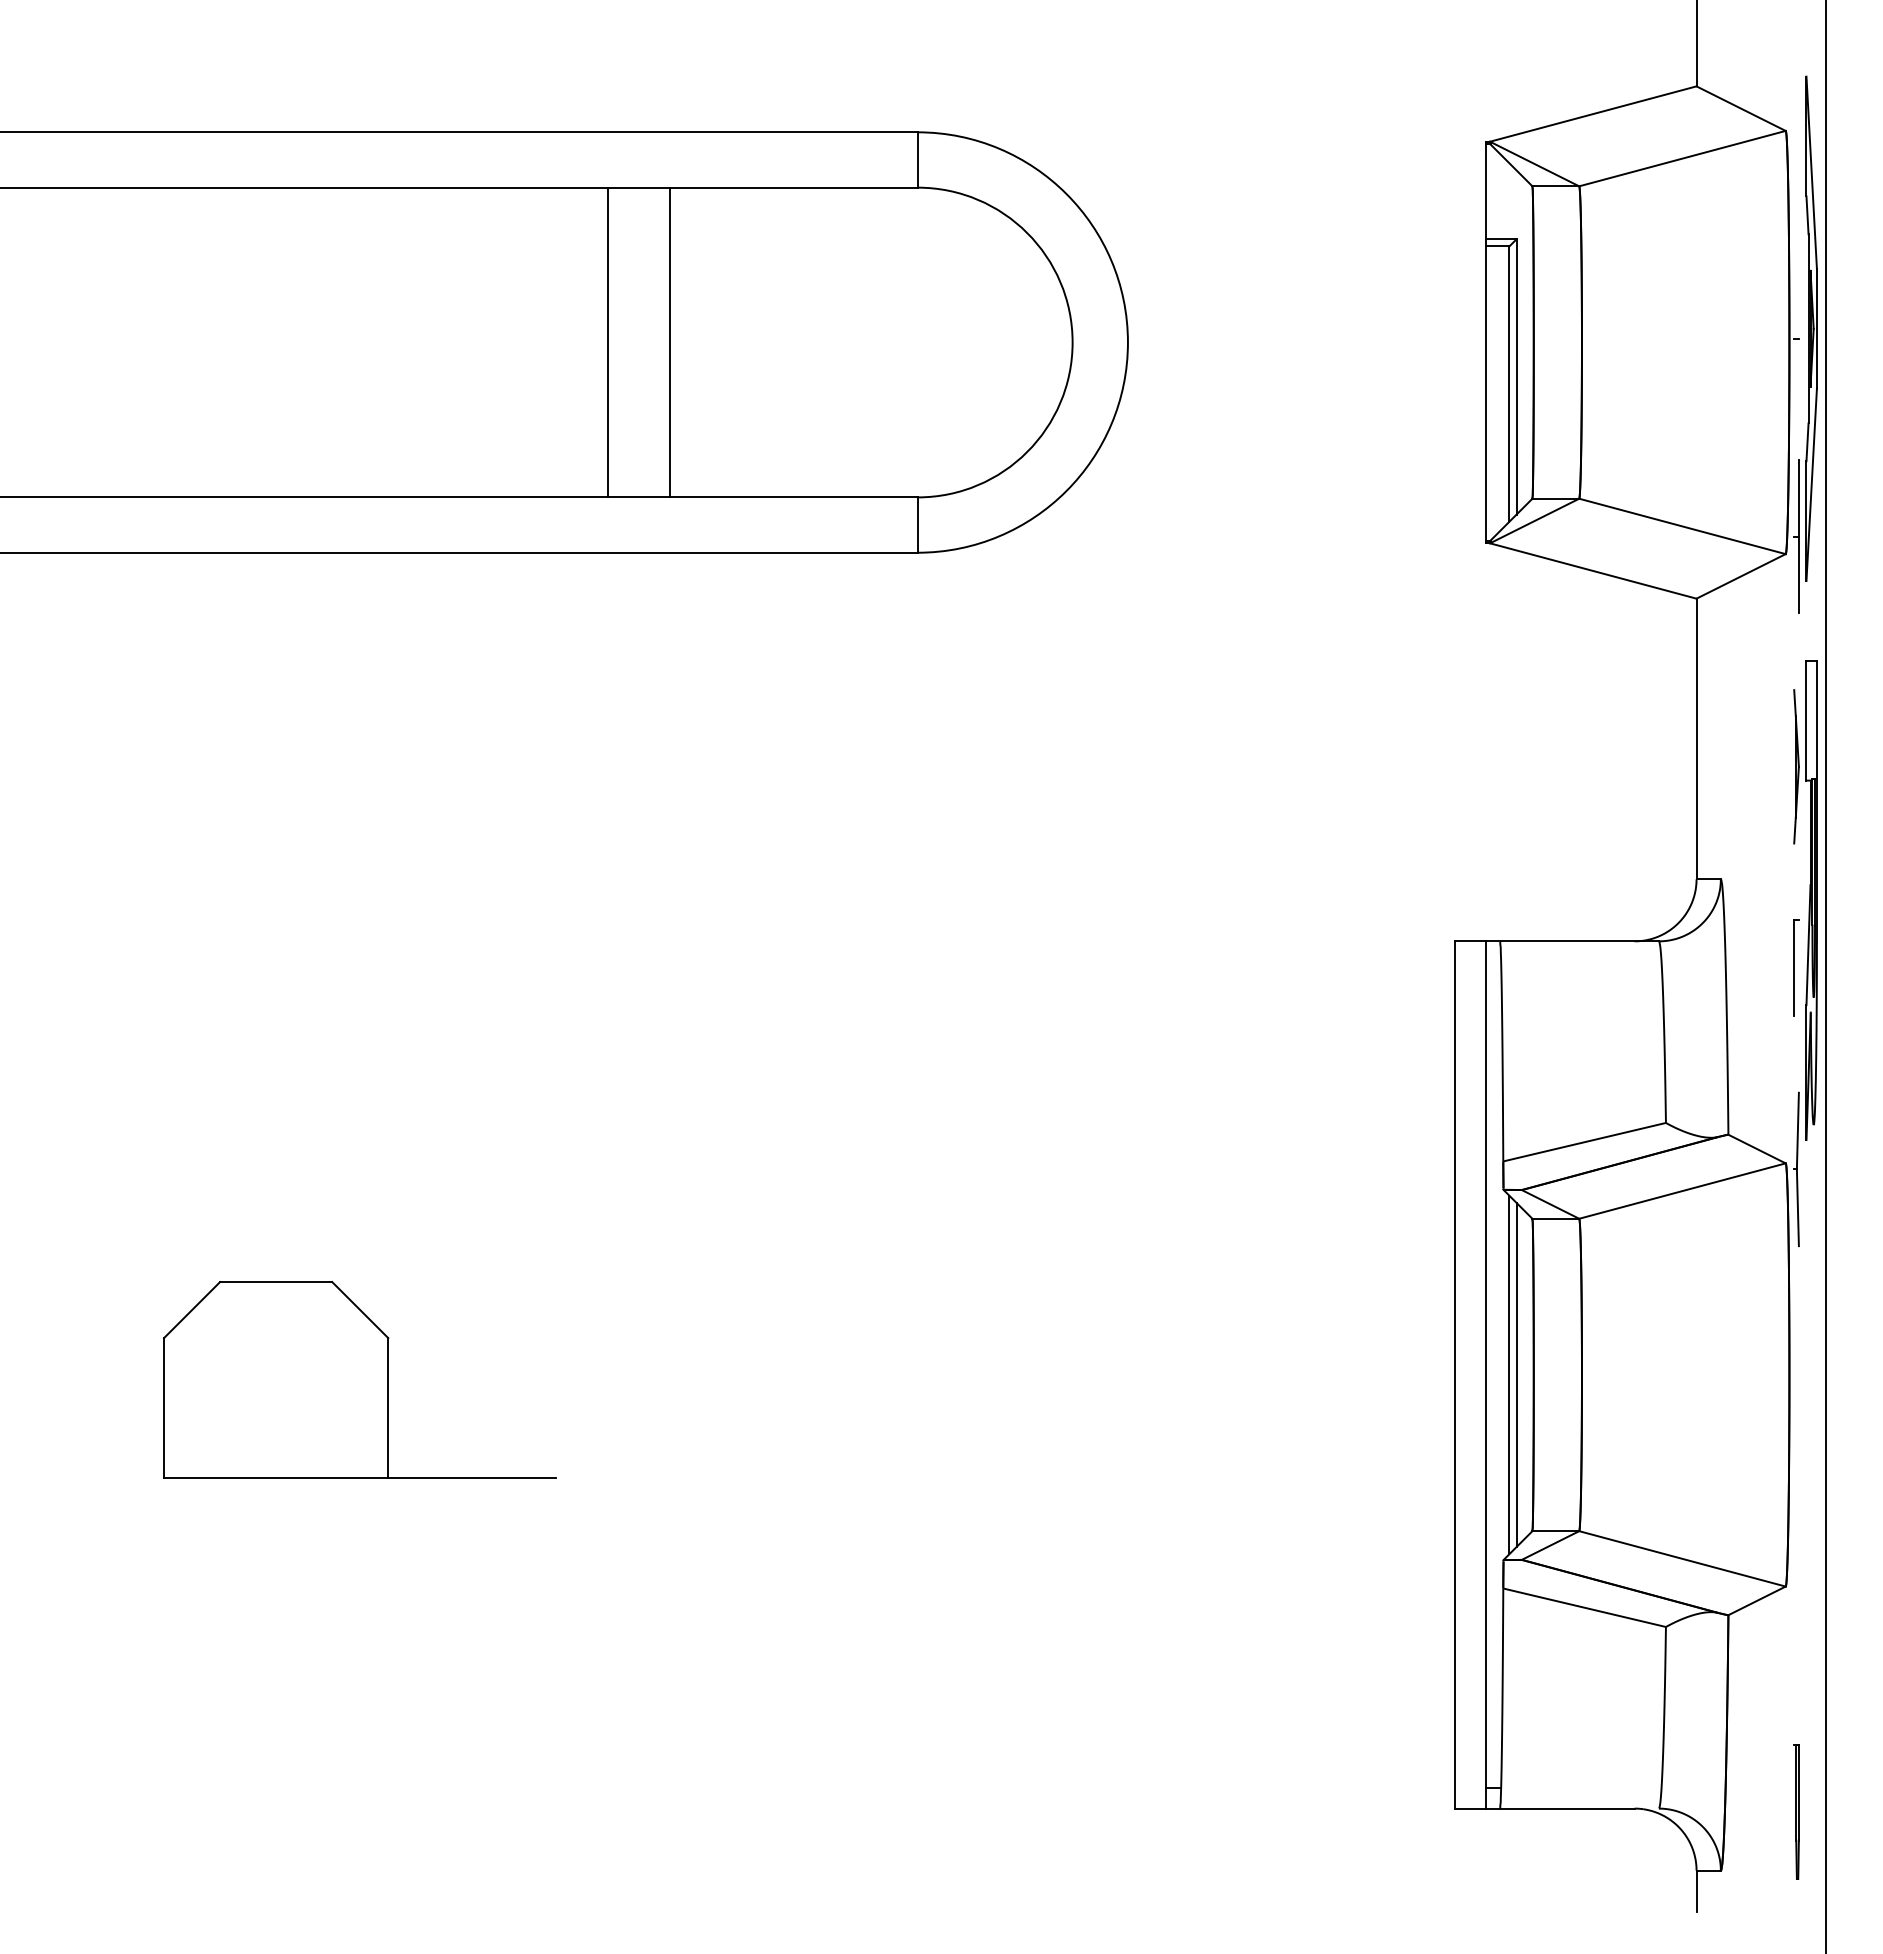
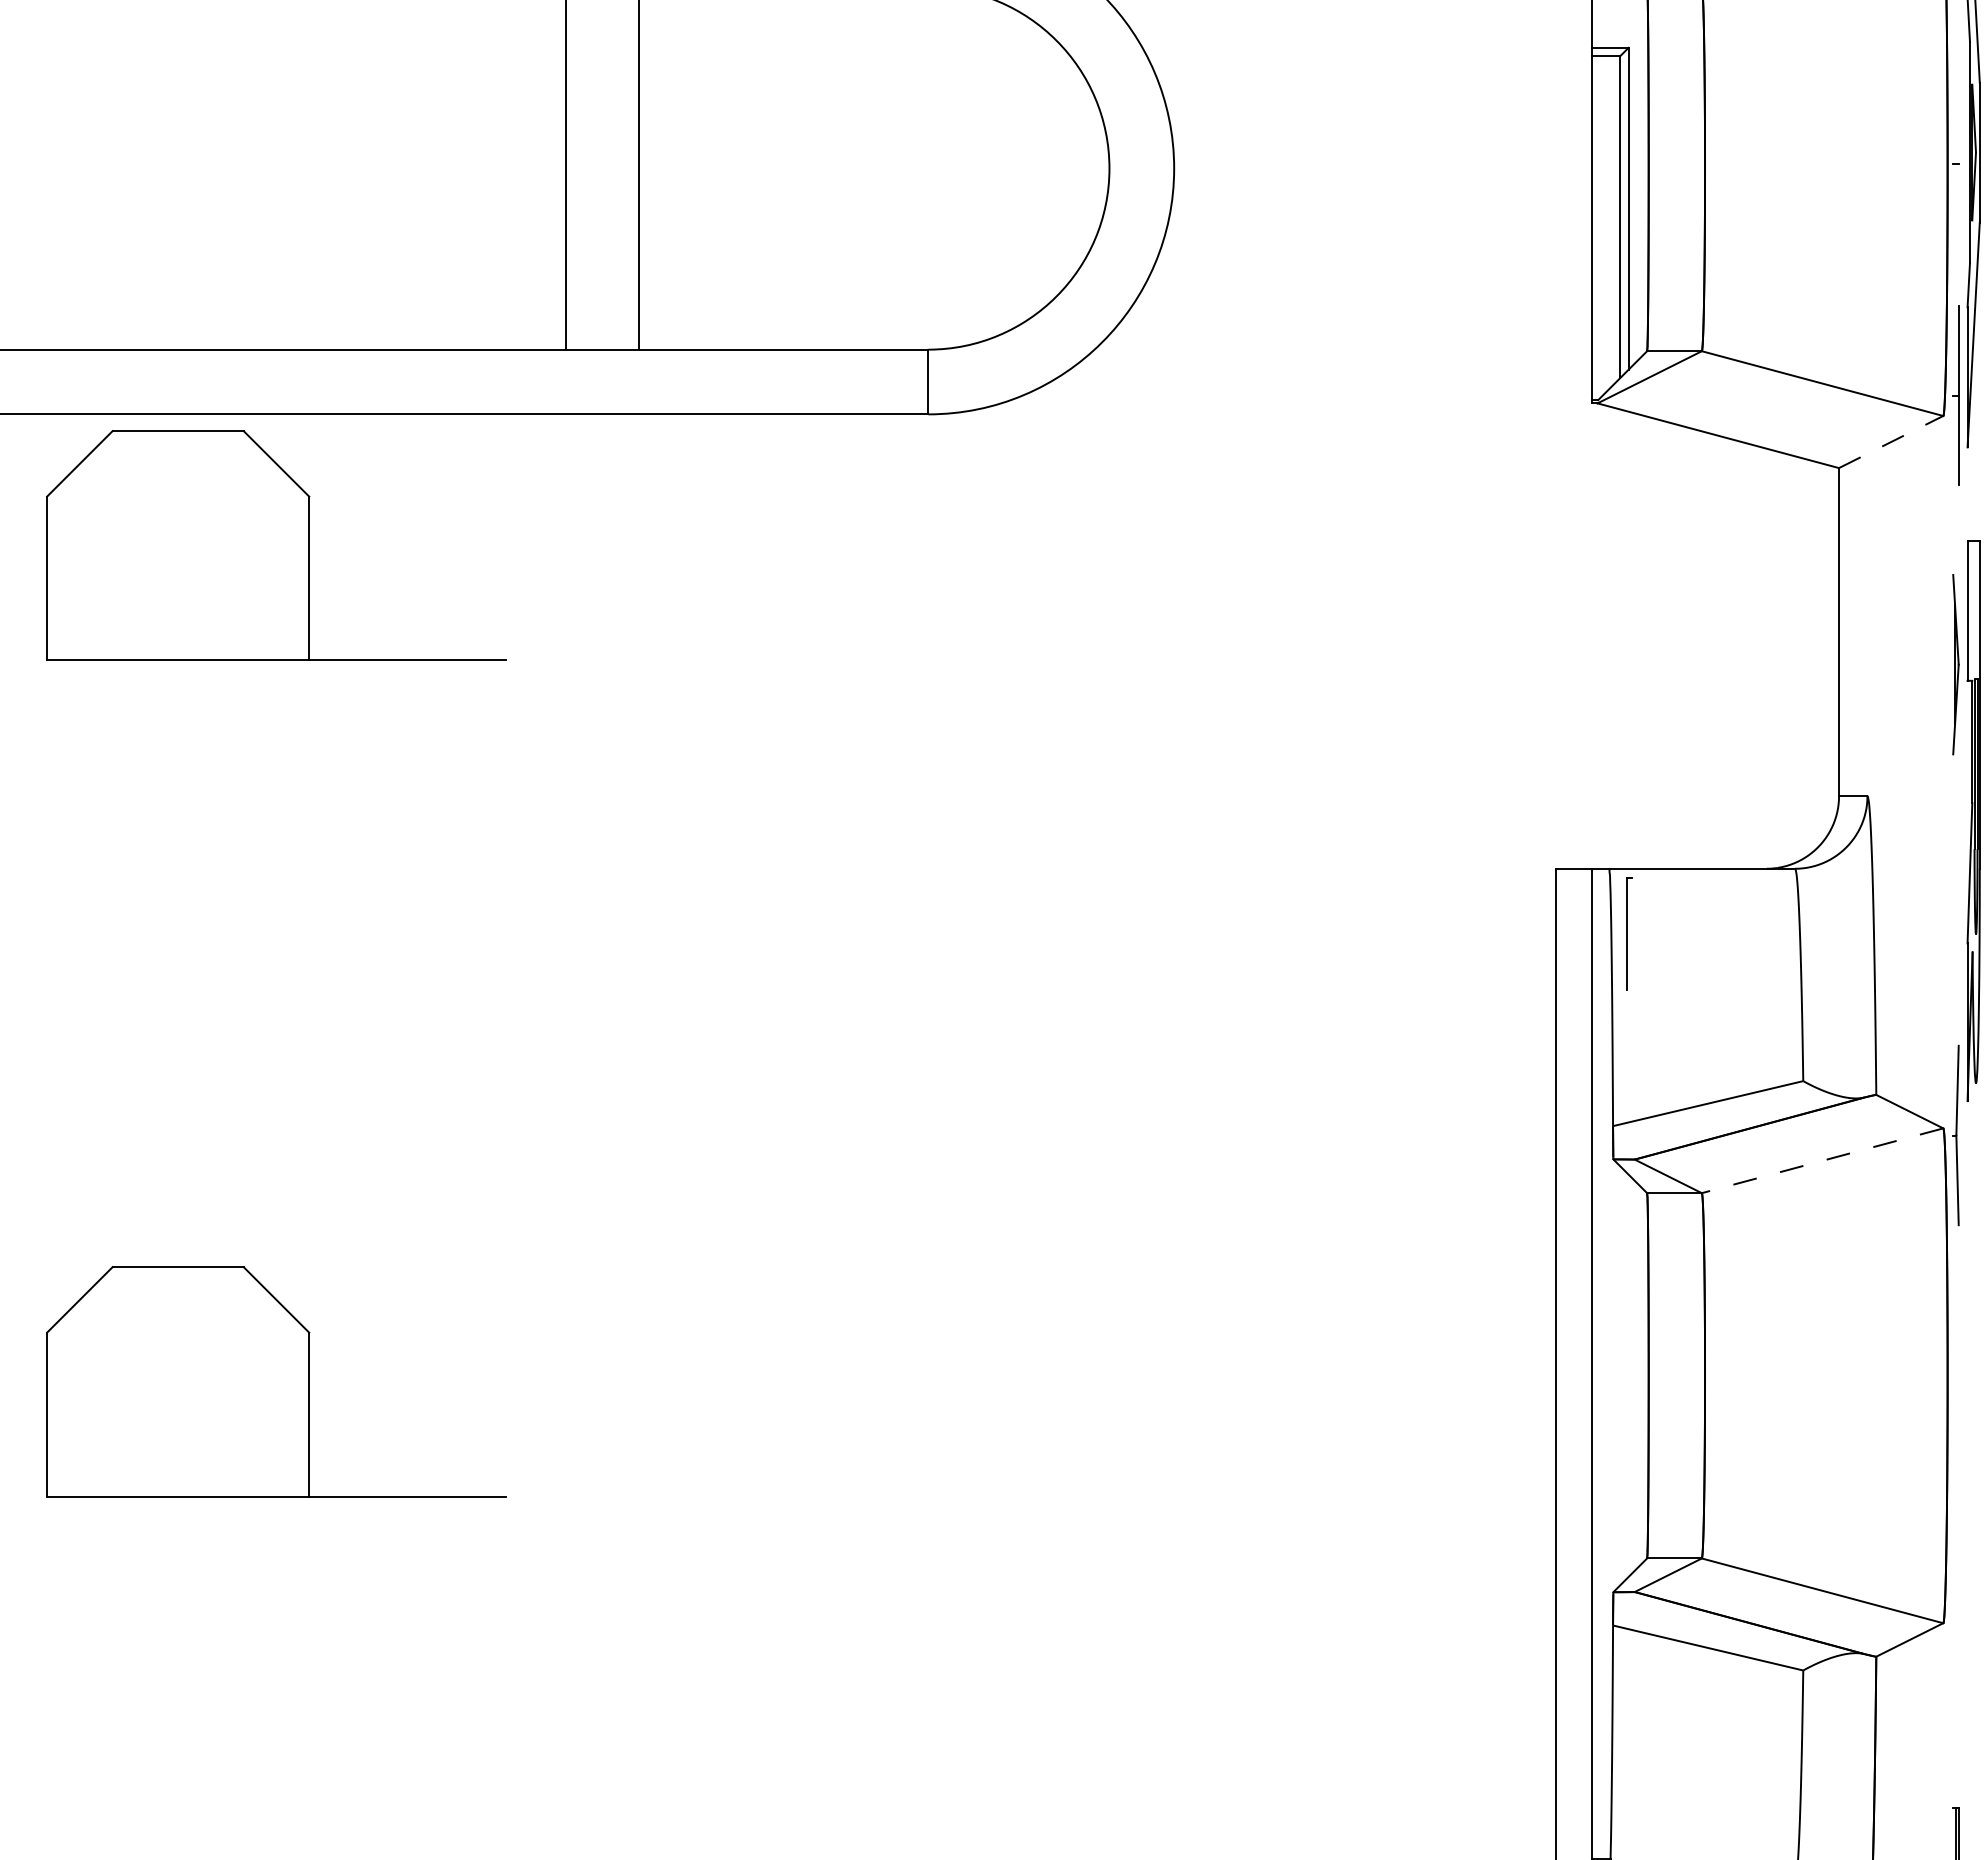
line: (1741, 576) -> (1891, 442), solid -> dashed
part: (359, 664) -> (275, 545), added
part: (1796, 967) -> (1629, 933), moved
line: (1682, 1191) -> (1822, 1161), solid -> dashed
line: (1509, 1374) -> (1620, 1375), removed
line: (1516, 1374) -> (1628, 1375), removed

